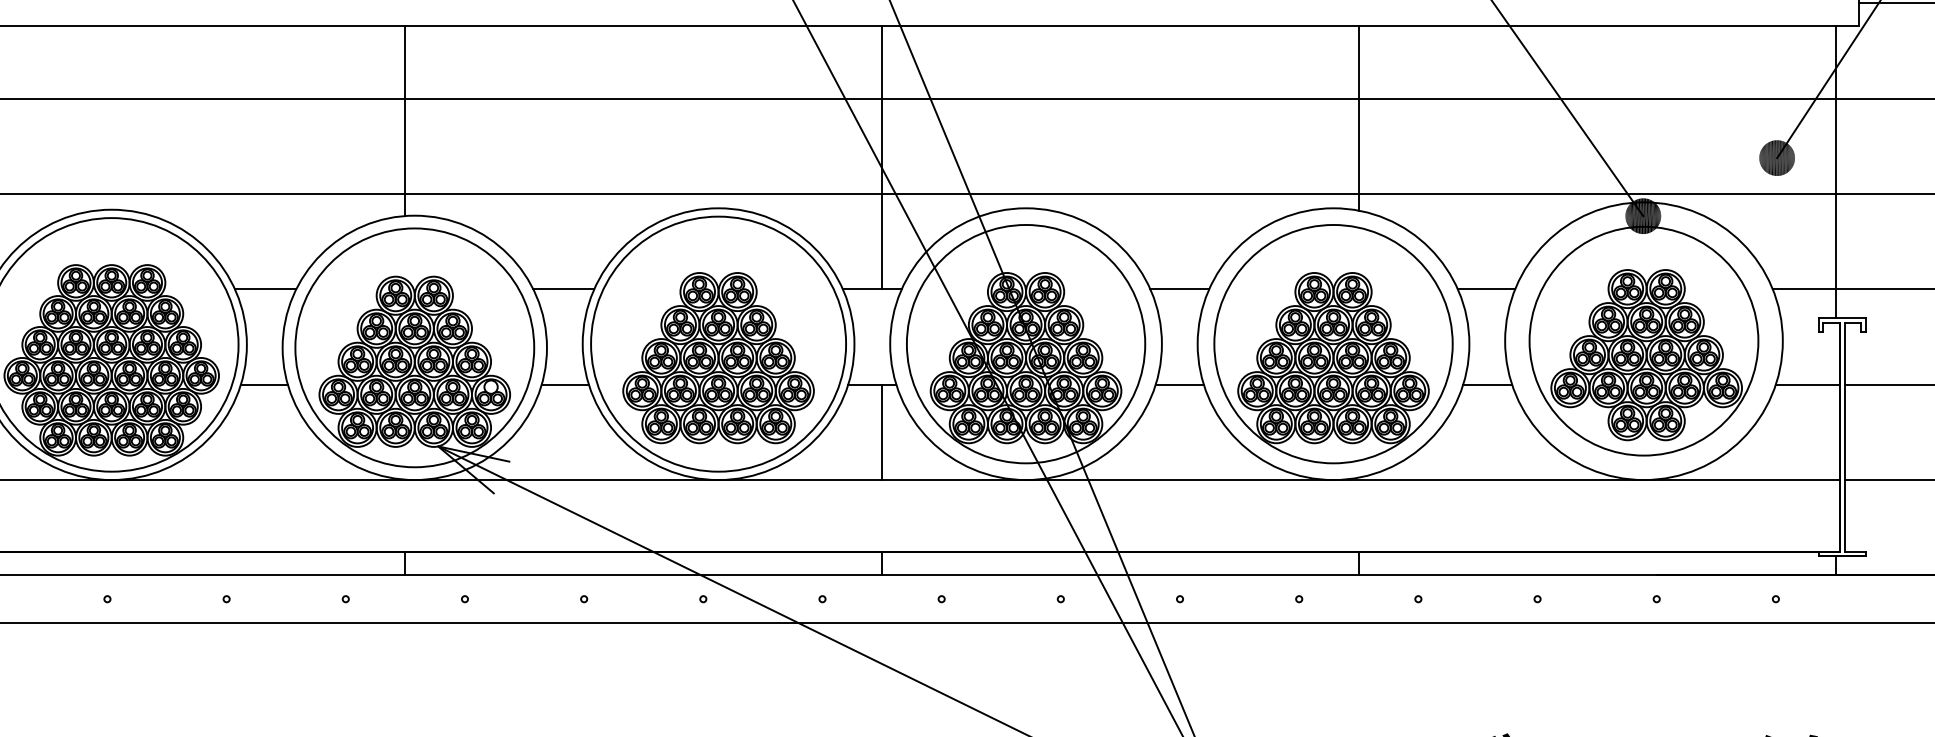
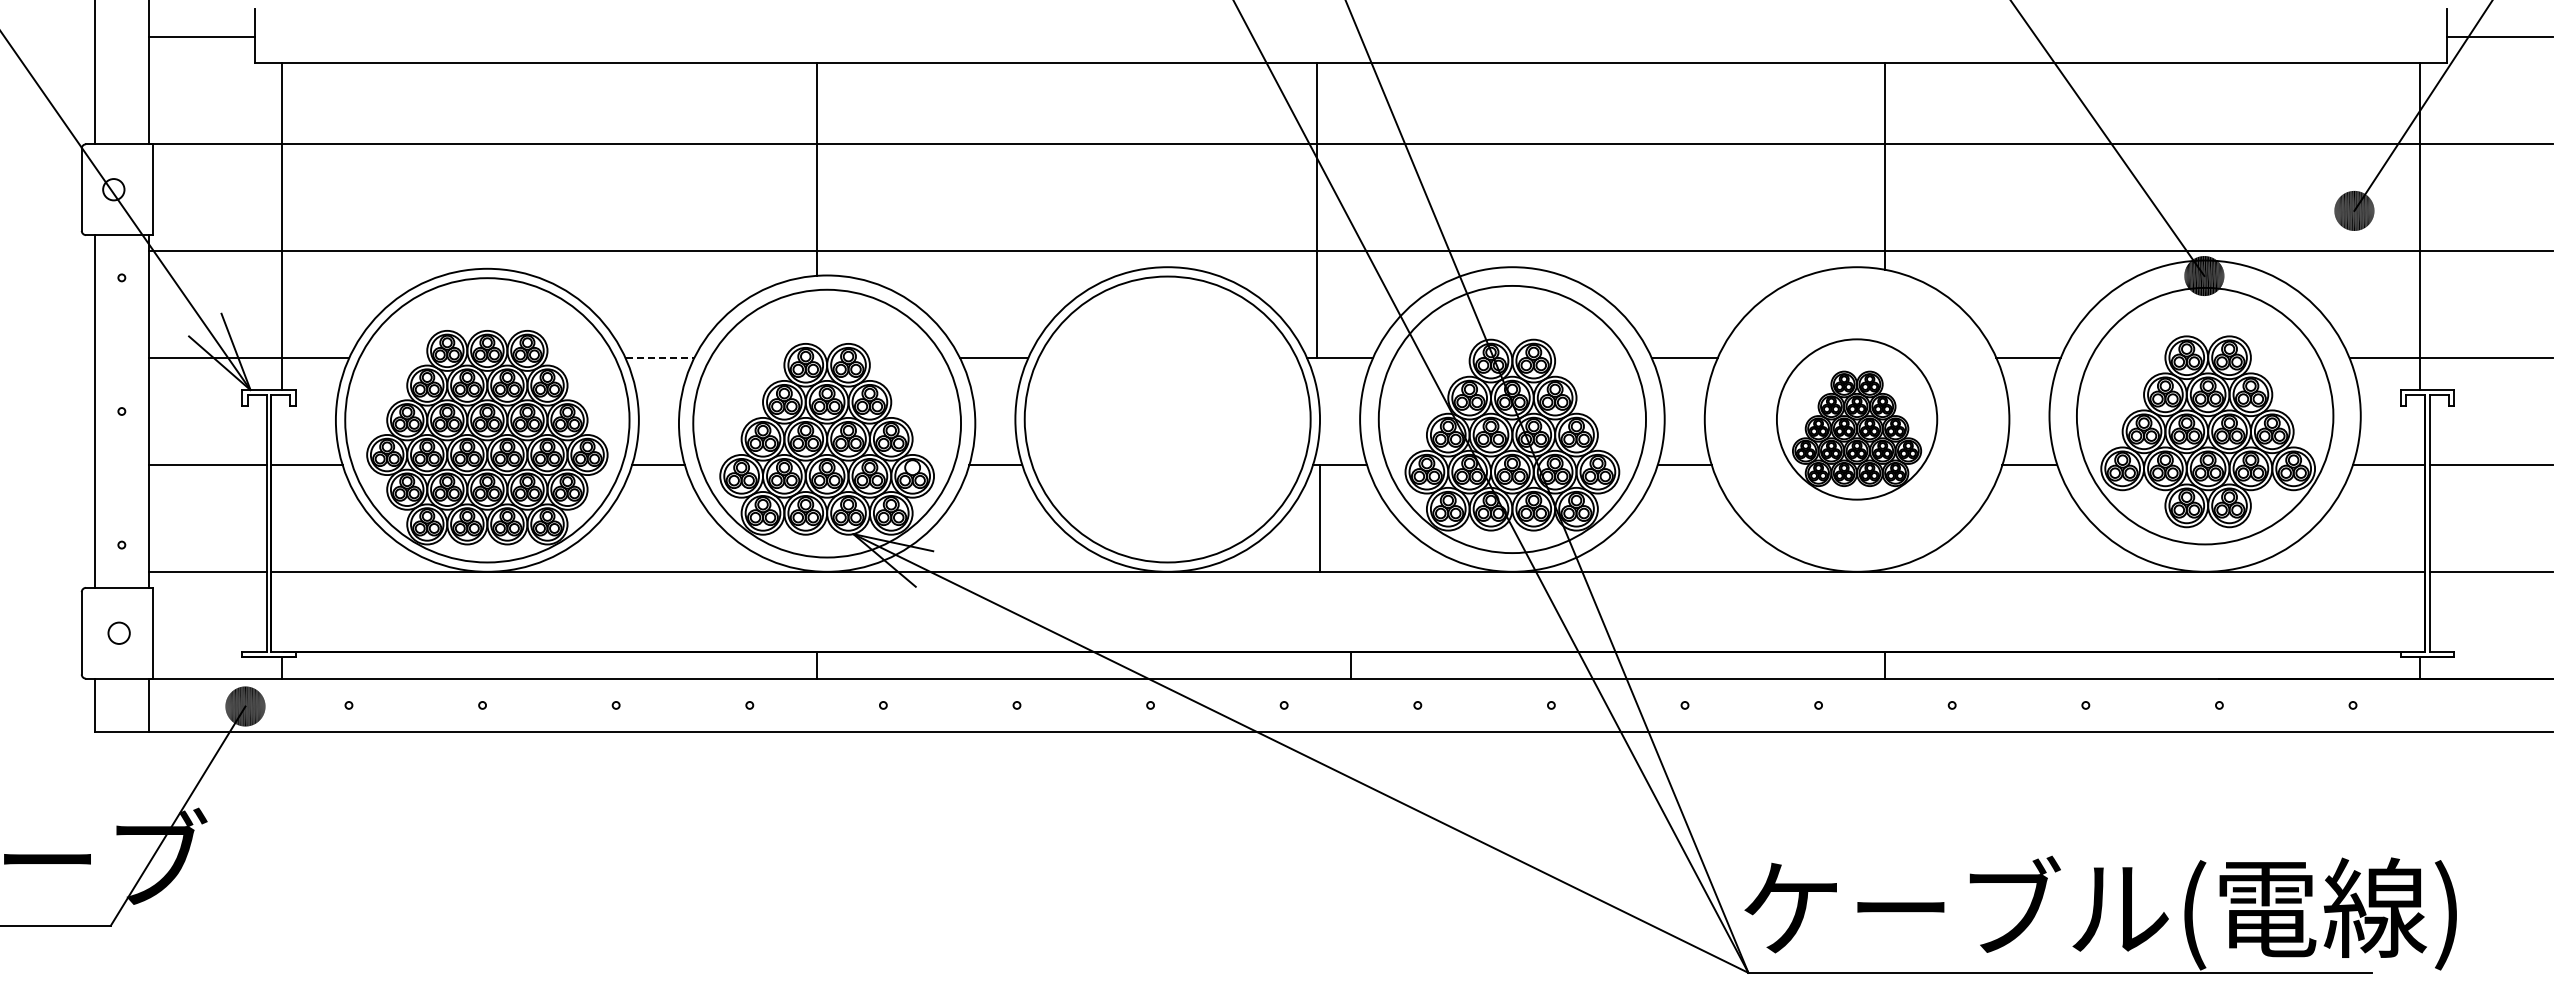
line: (882, 157) -> (1317, 210), moved
line: (266, 289) -> (660, 358), solid -> dashed
part: (1332, 344) -> (1856, 419), size x0.6
part: (718, 357) -> (1167, 434), removed
line: (882, 431) -> (1320, 517), moved

